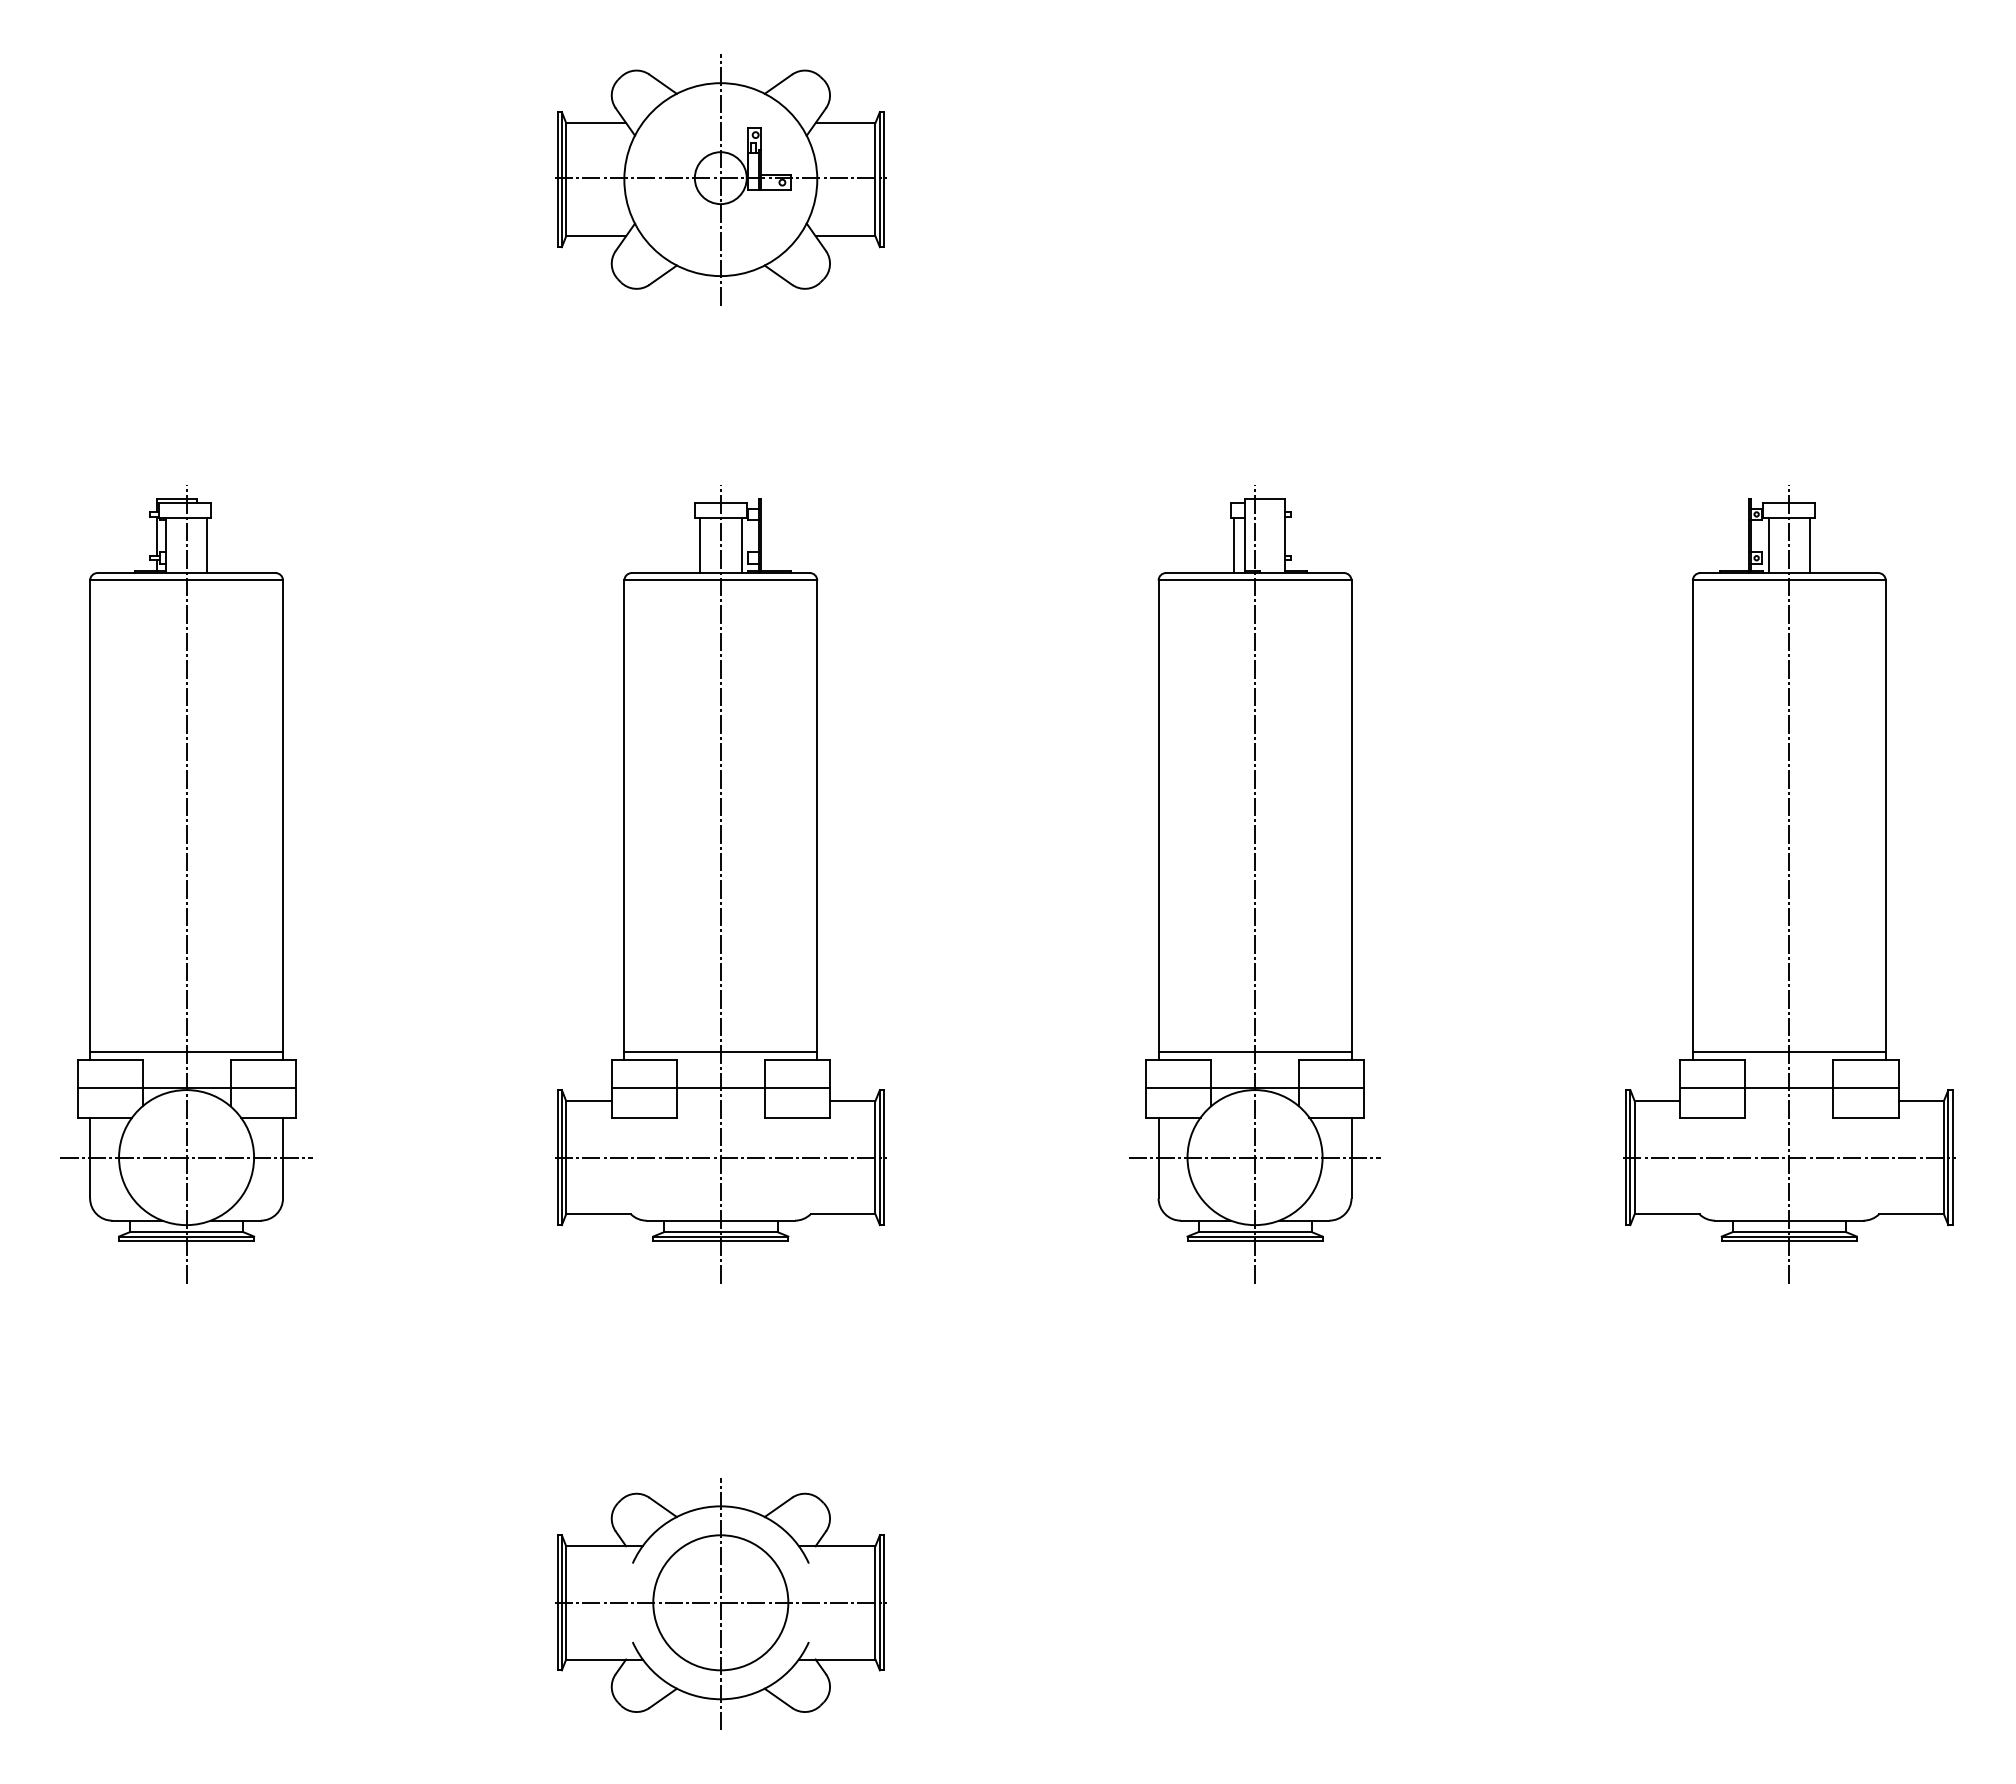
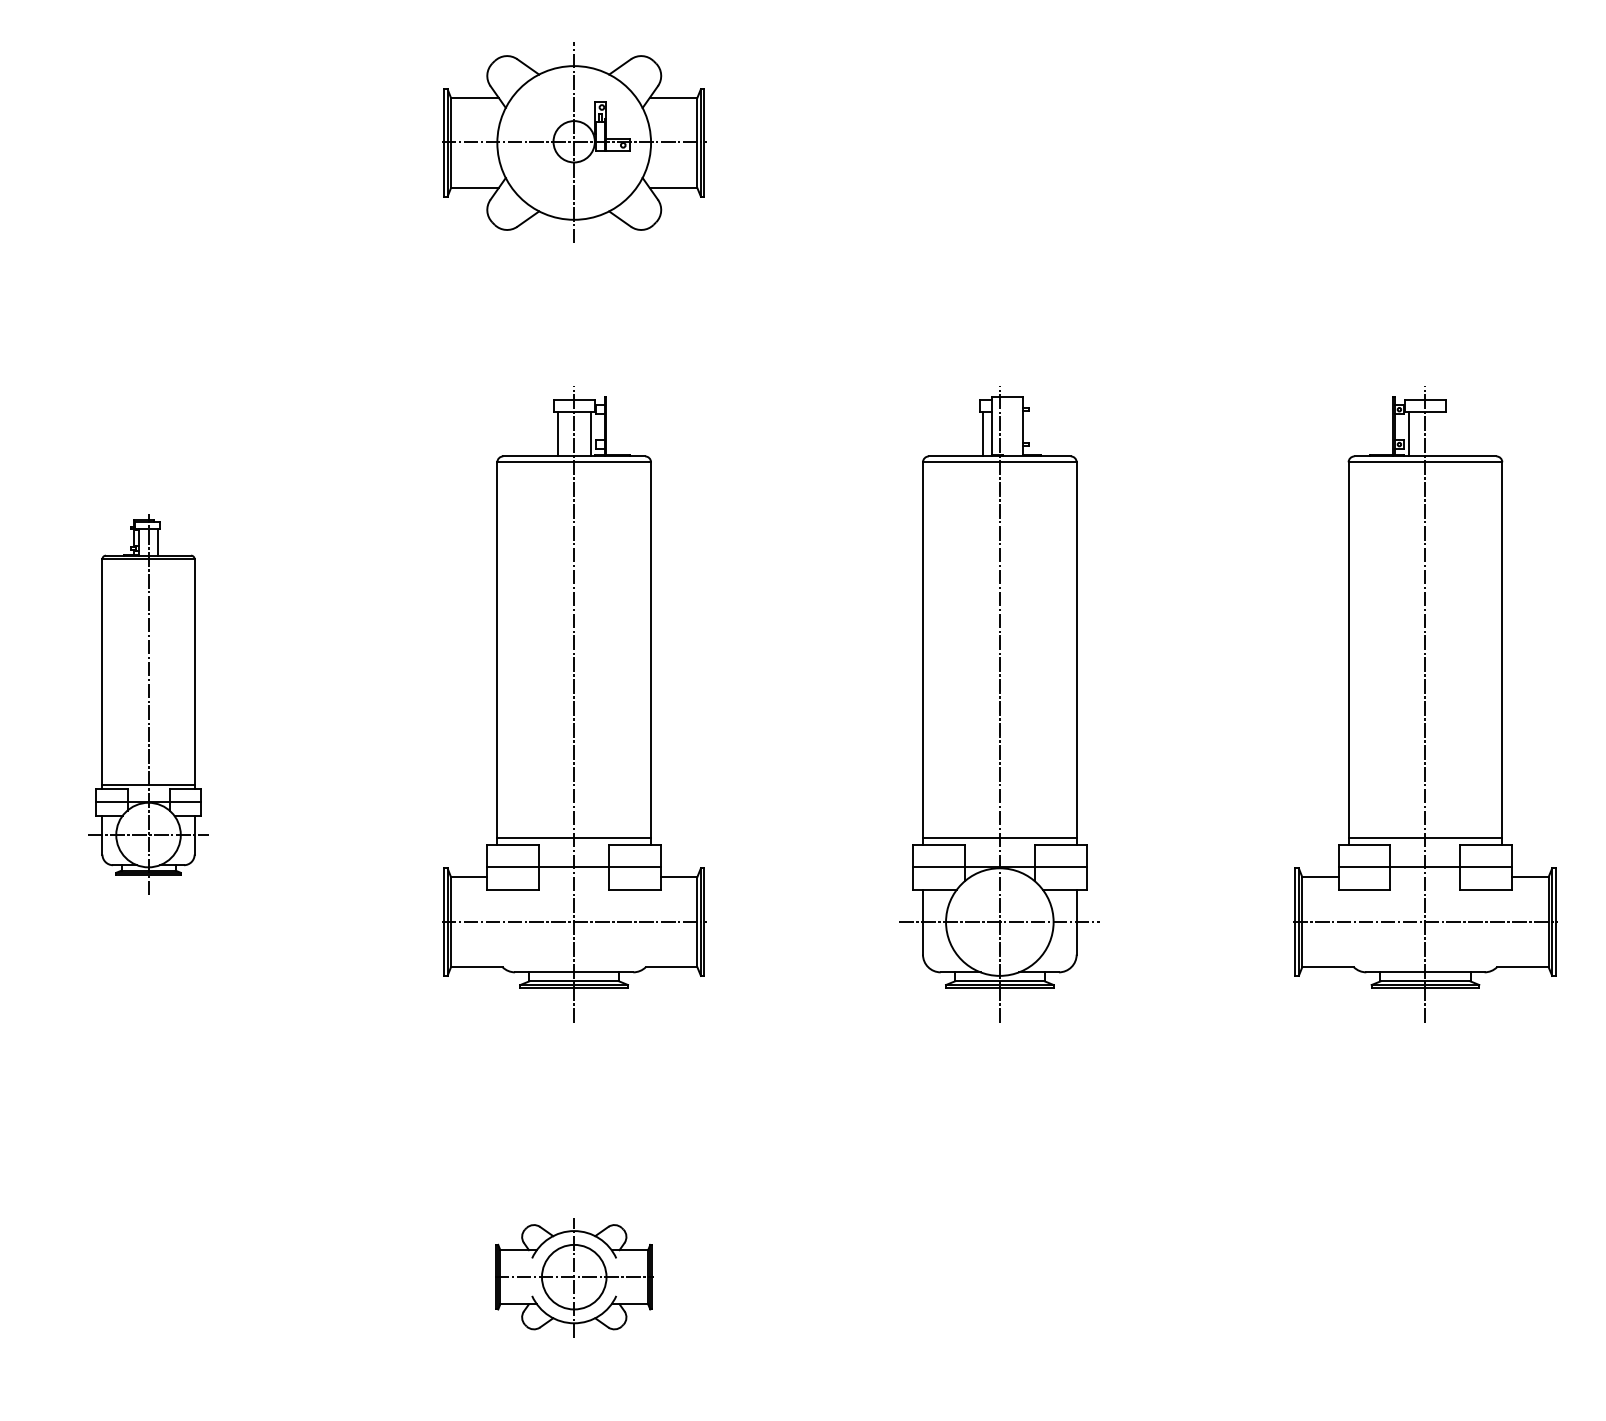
line: (1810, 545) -> (1442, 434), removed
part: (186, 884) -> (148, 704), size x0.6
part: (720, 1603) -> (573, 1277), size x0.6

